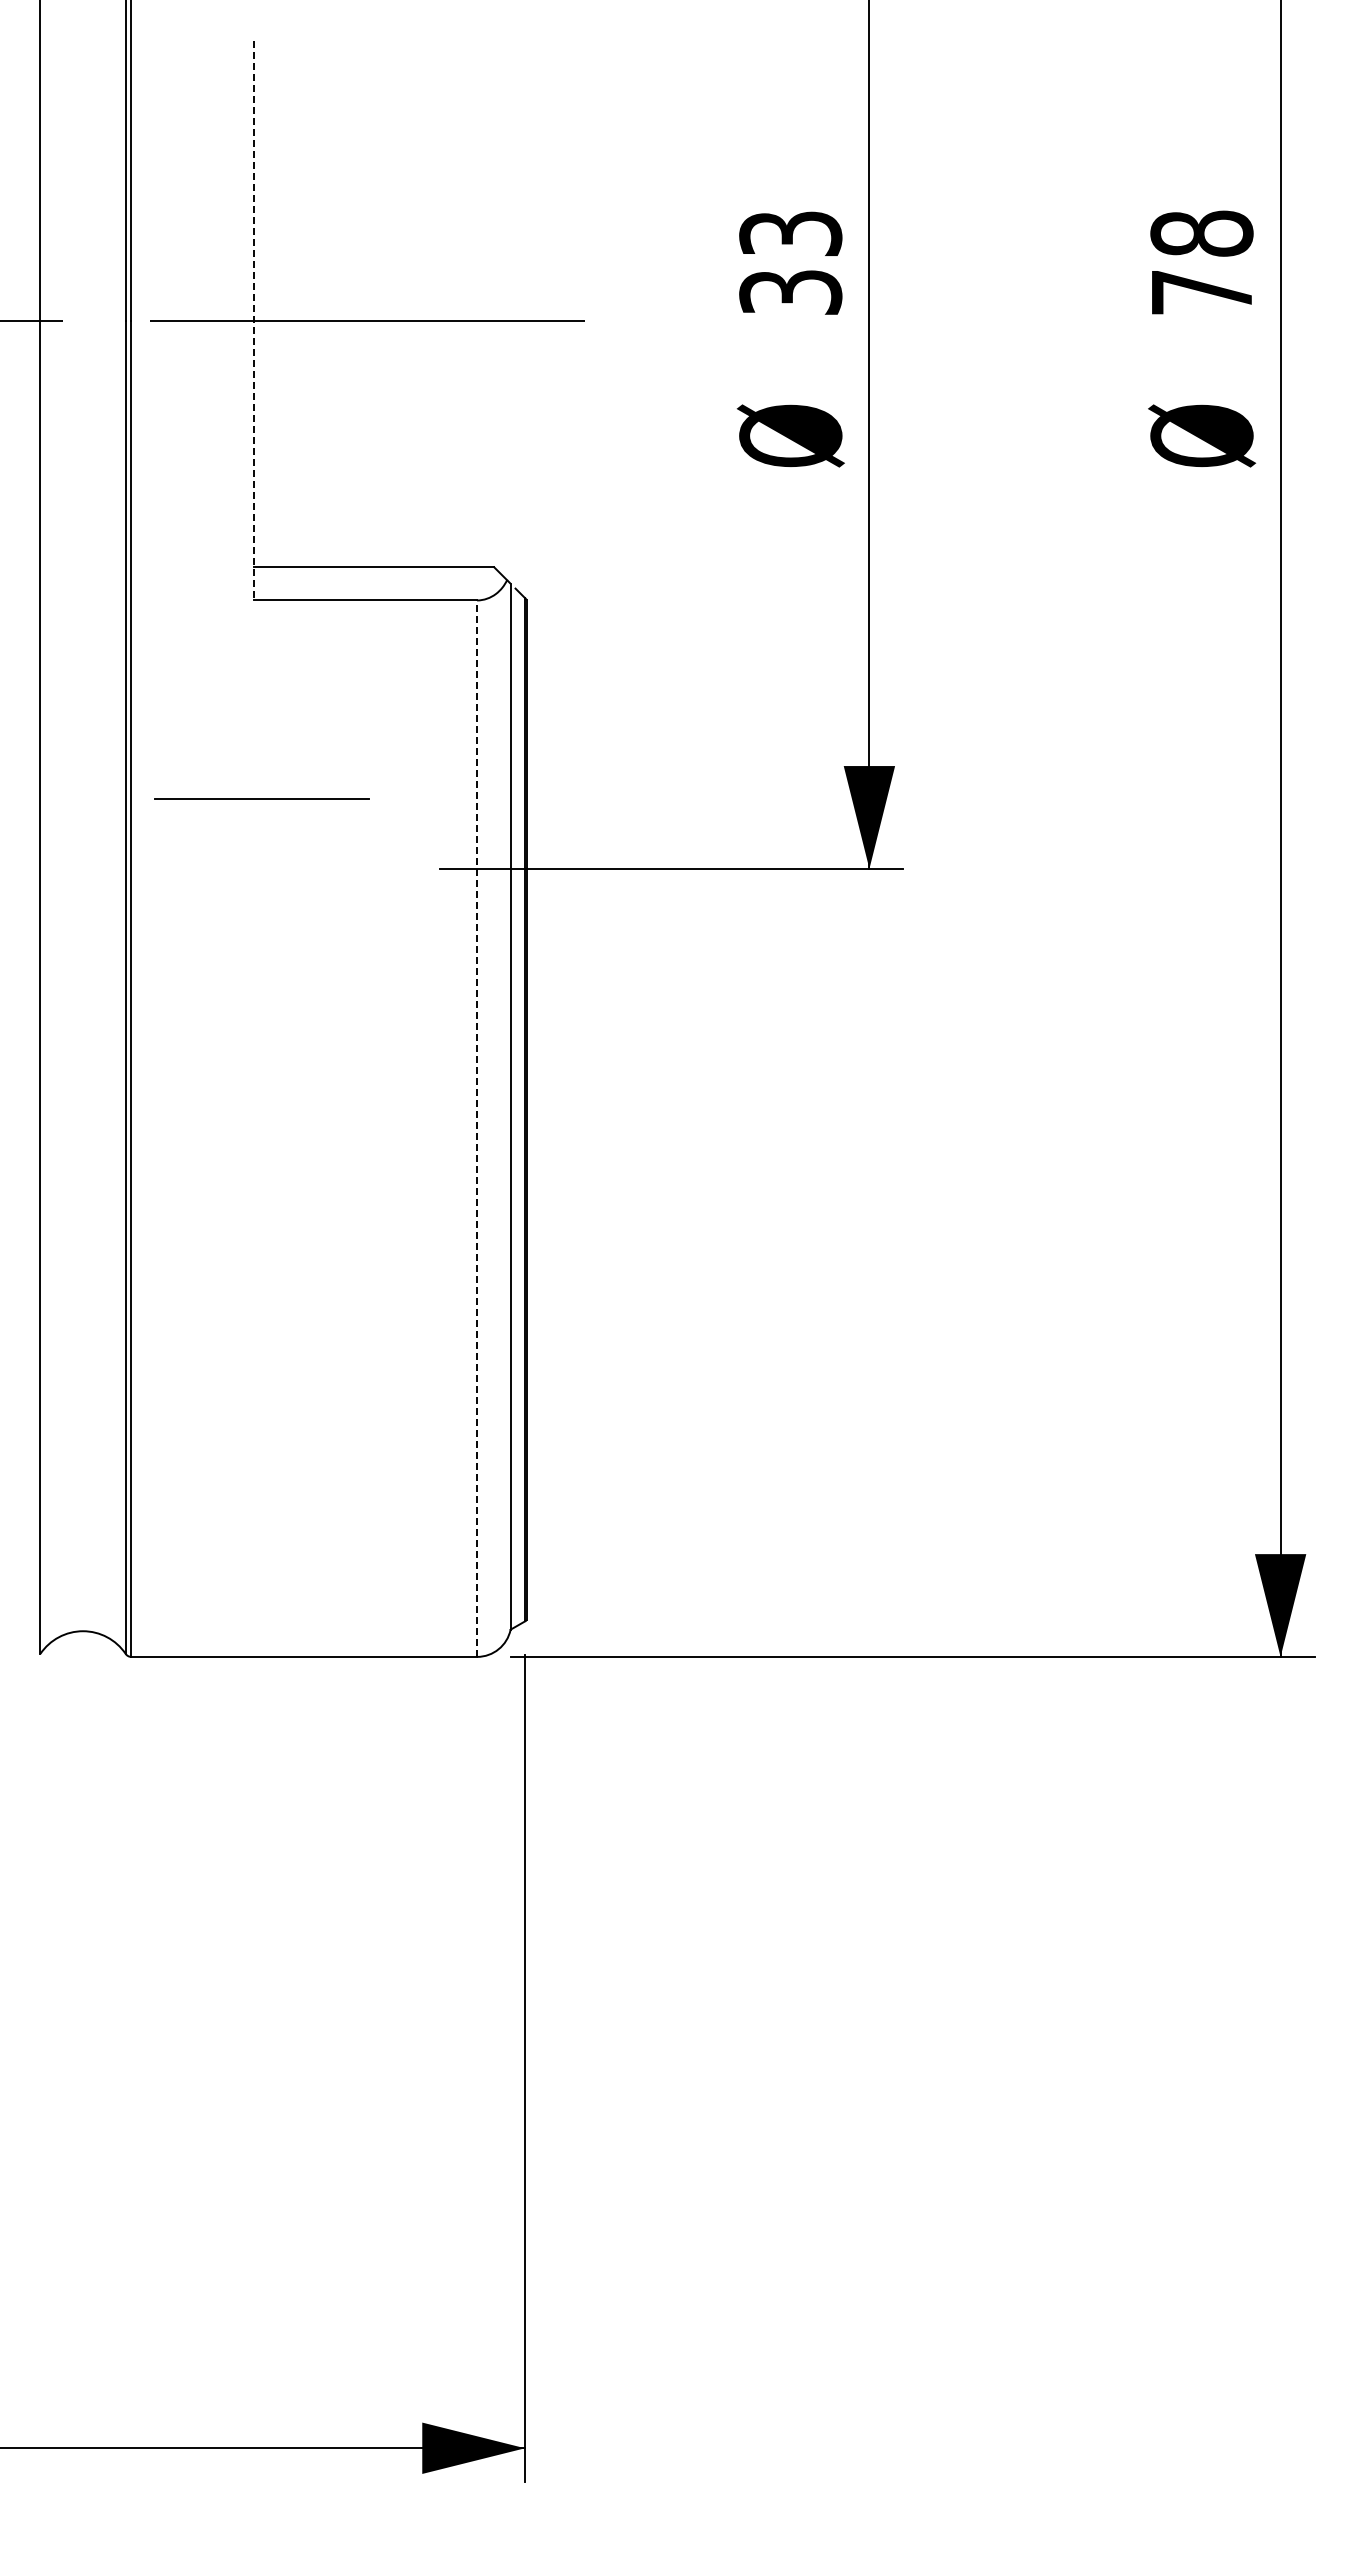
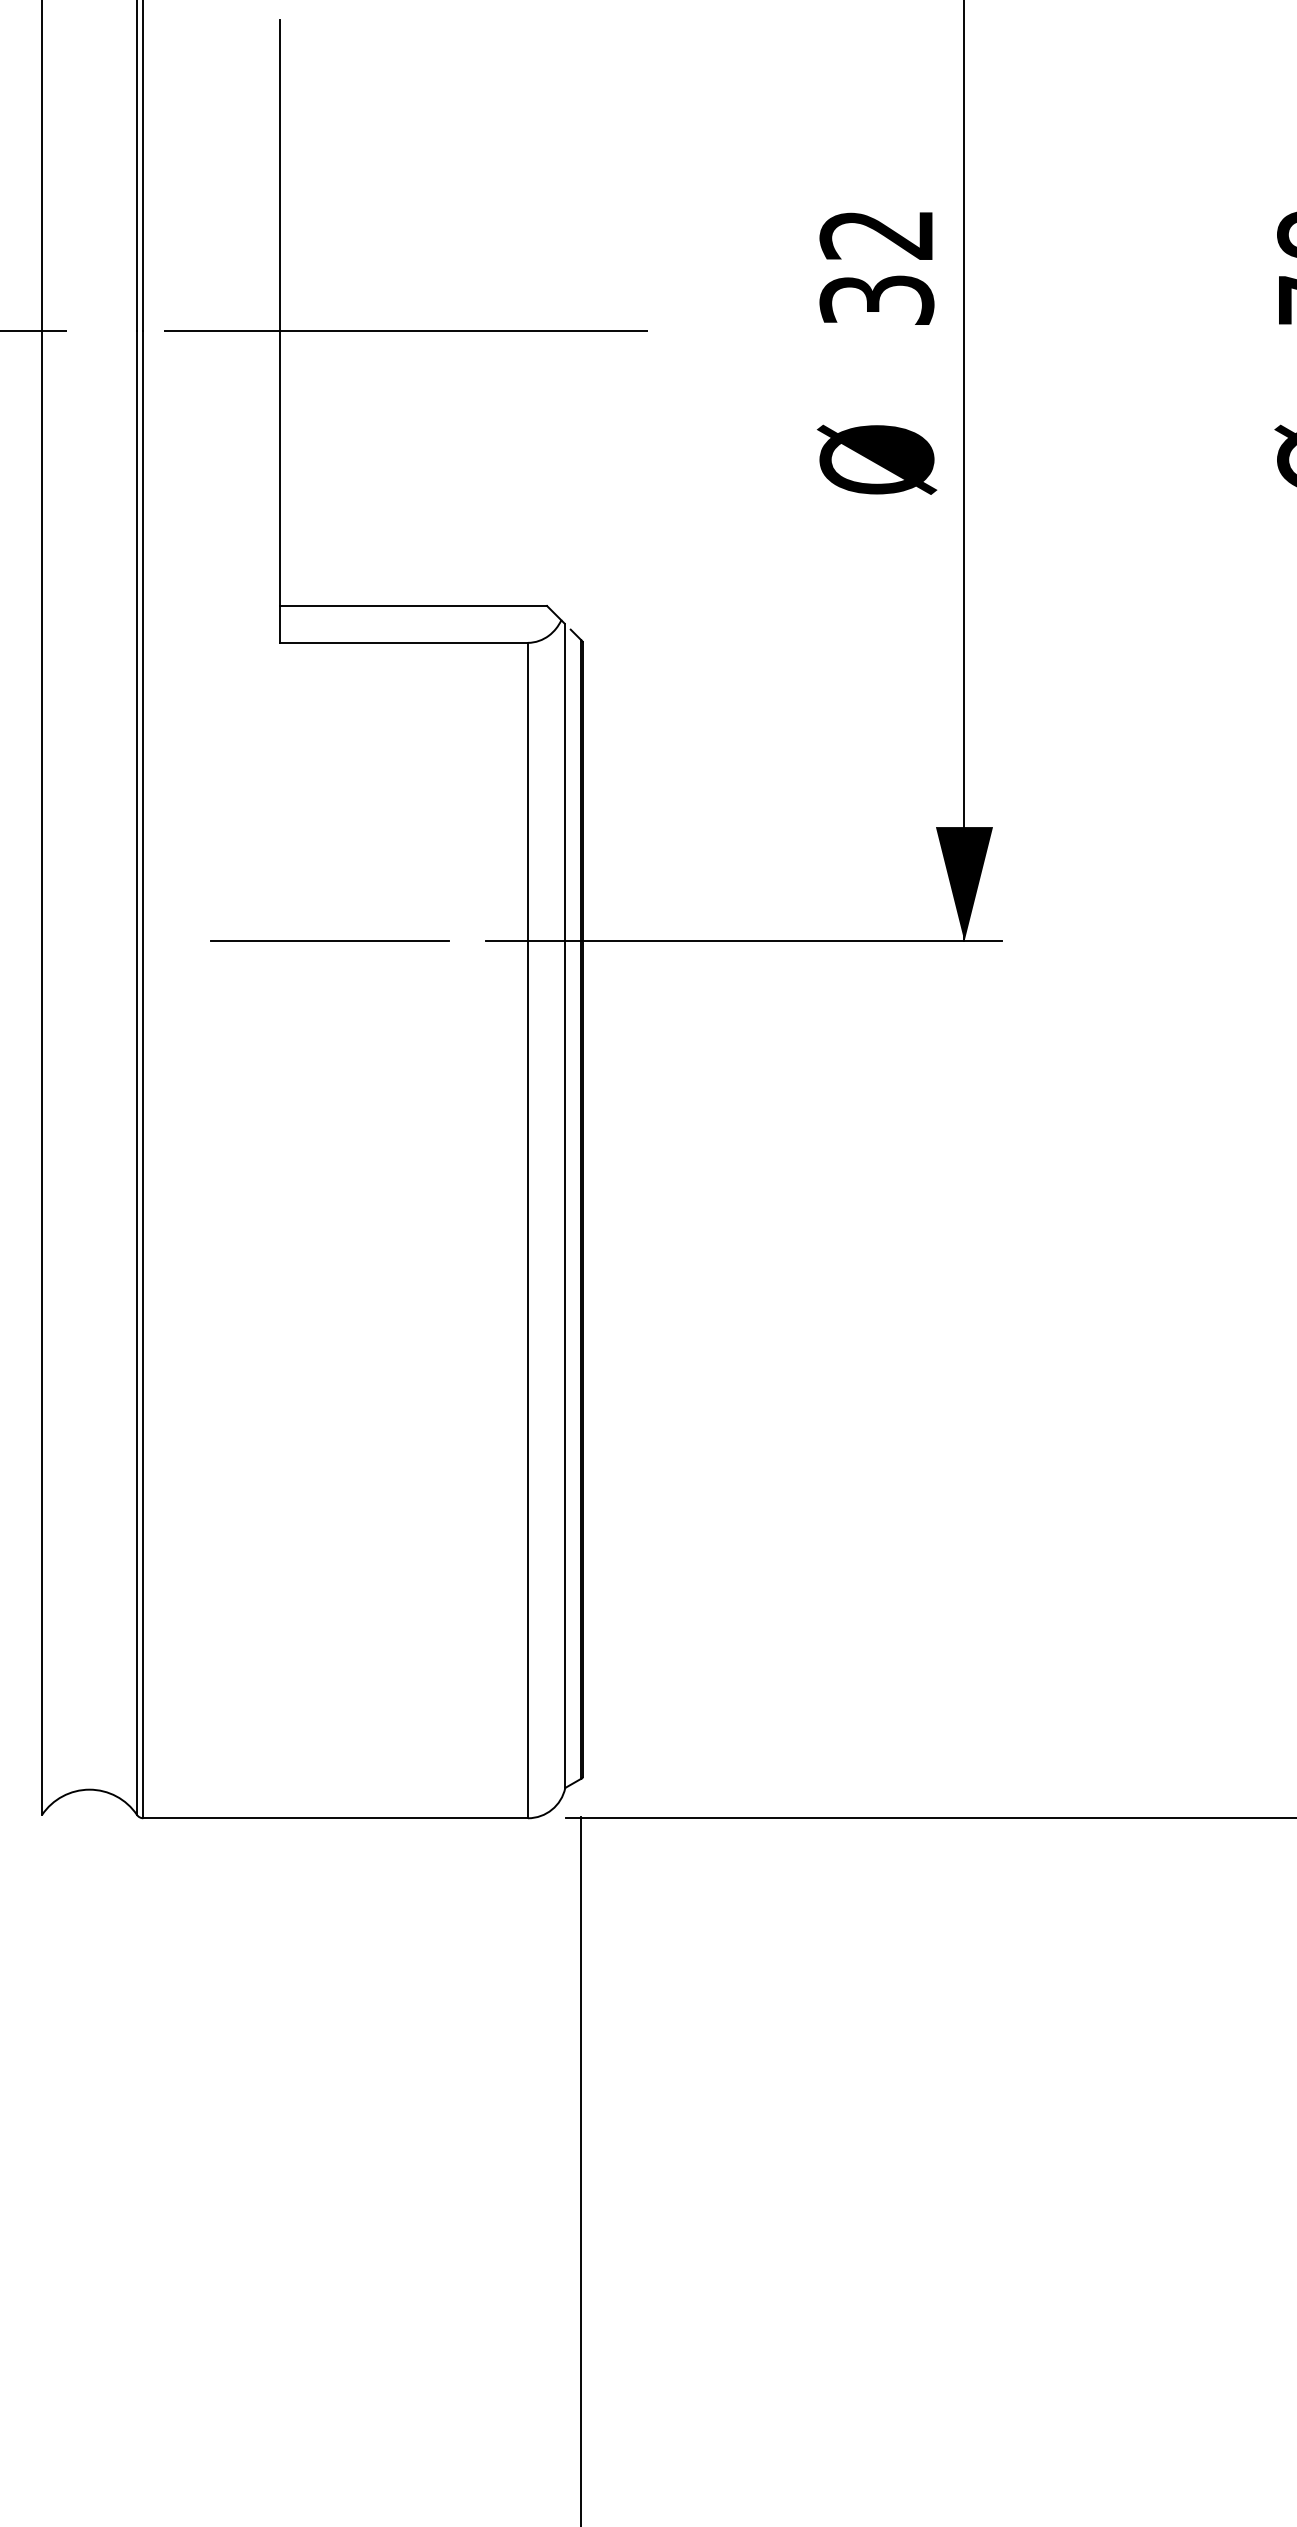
text: (790, 233) -> (876, 234), 33 -> 32
line: (254, 320) -> (280, 331), dashed -> solid
line: (261, 798) -> (329, 941), moved
line: (477, 1128) -> (528, 1230), dashed -> solid

